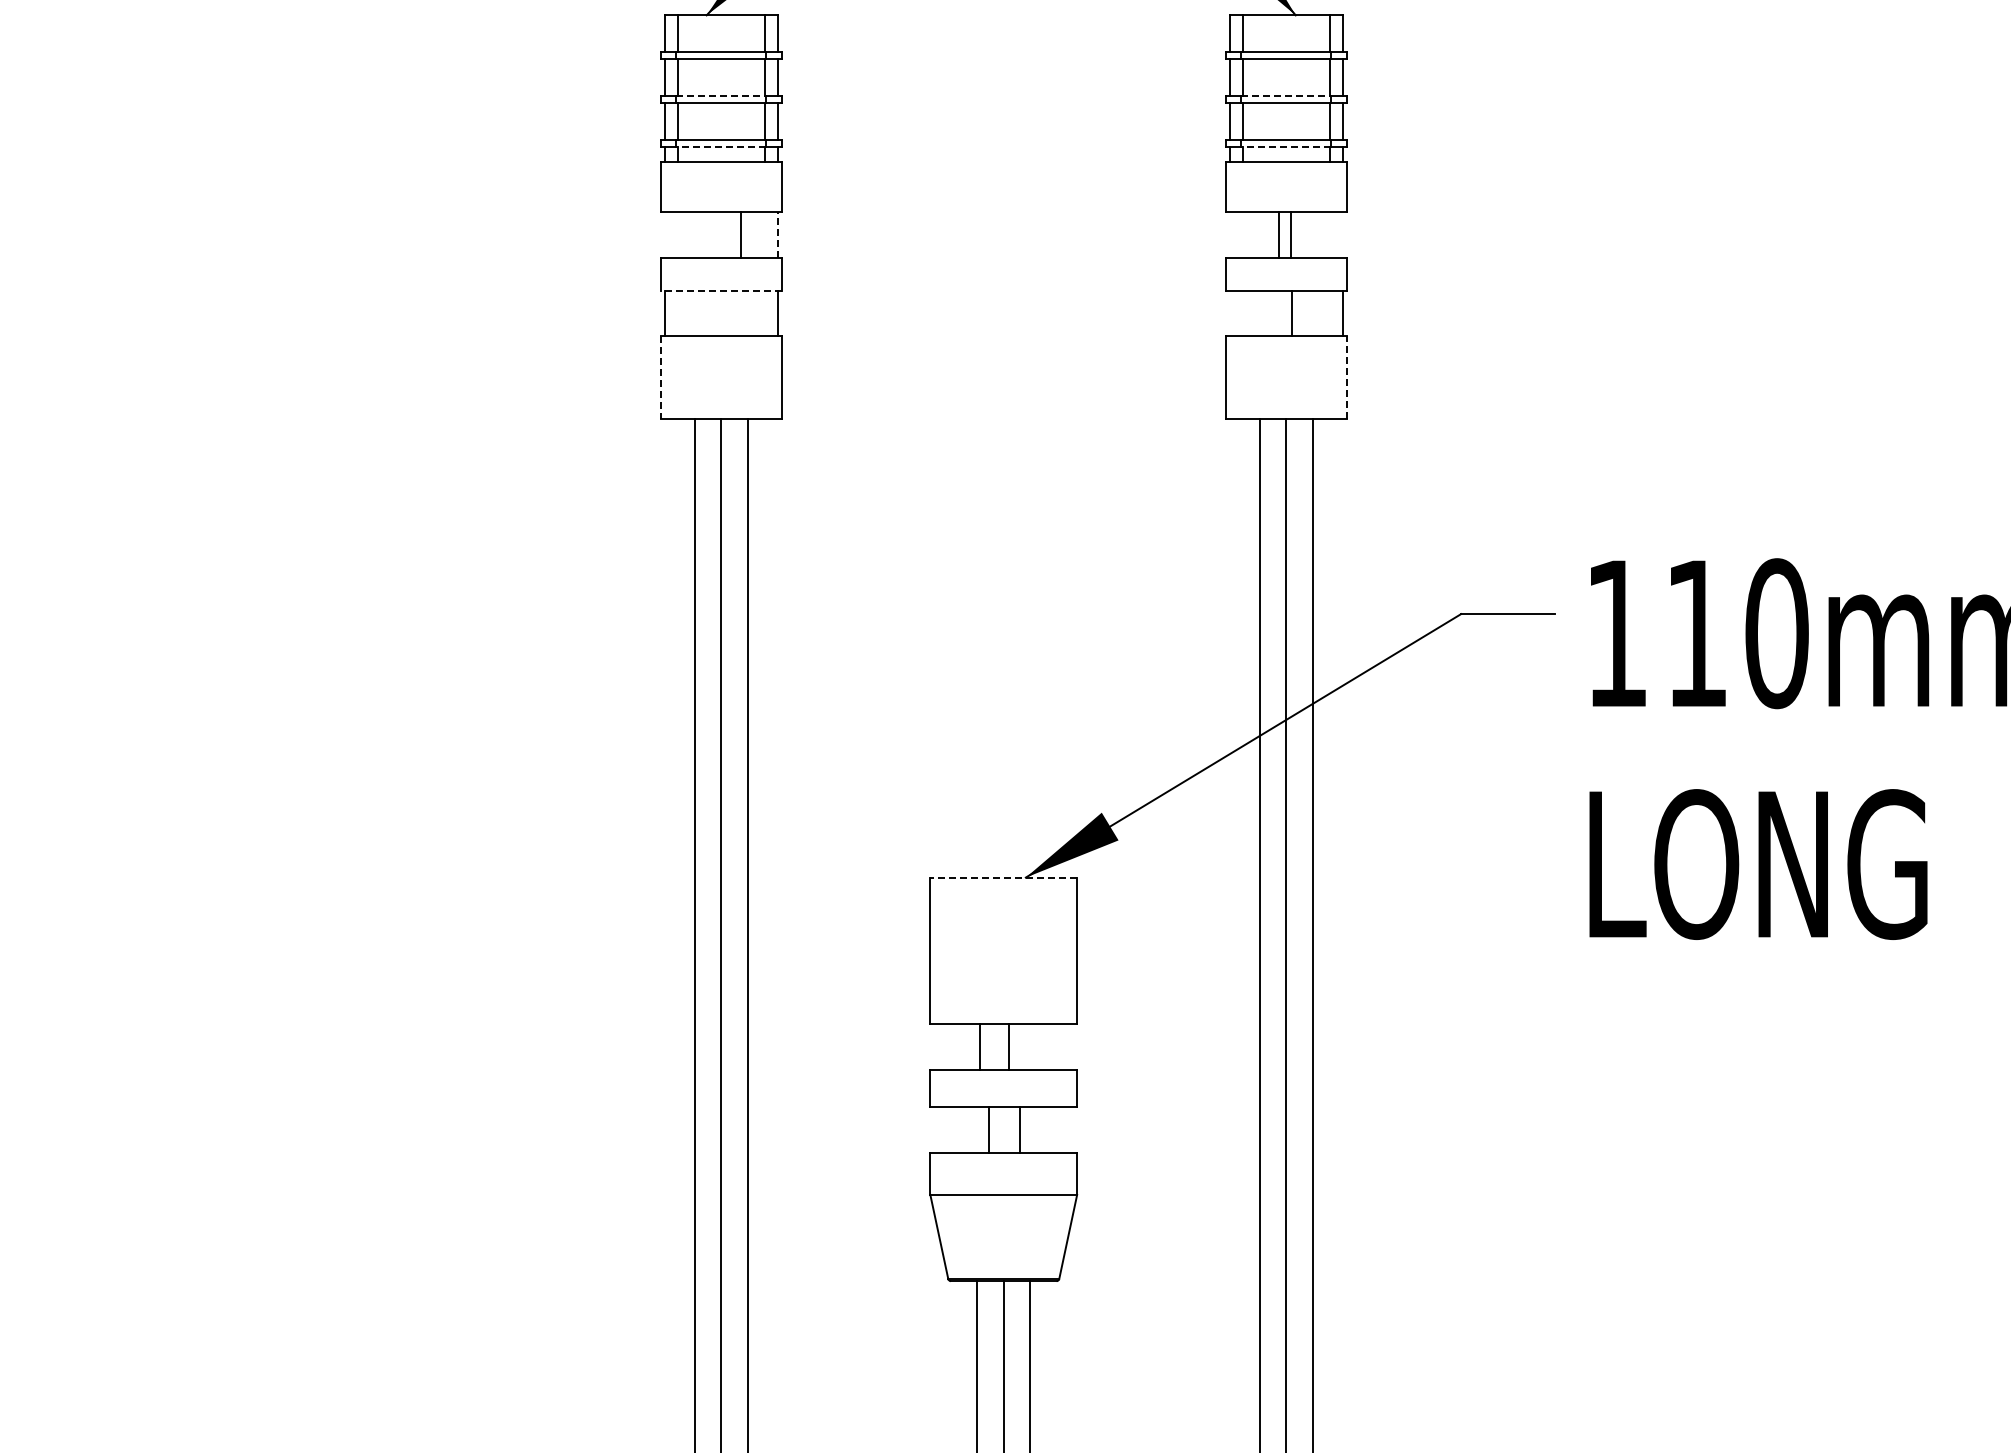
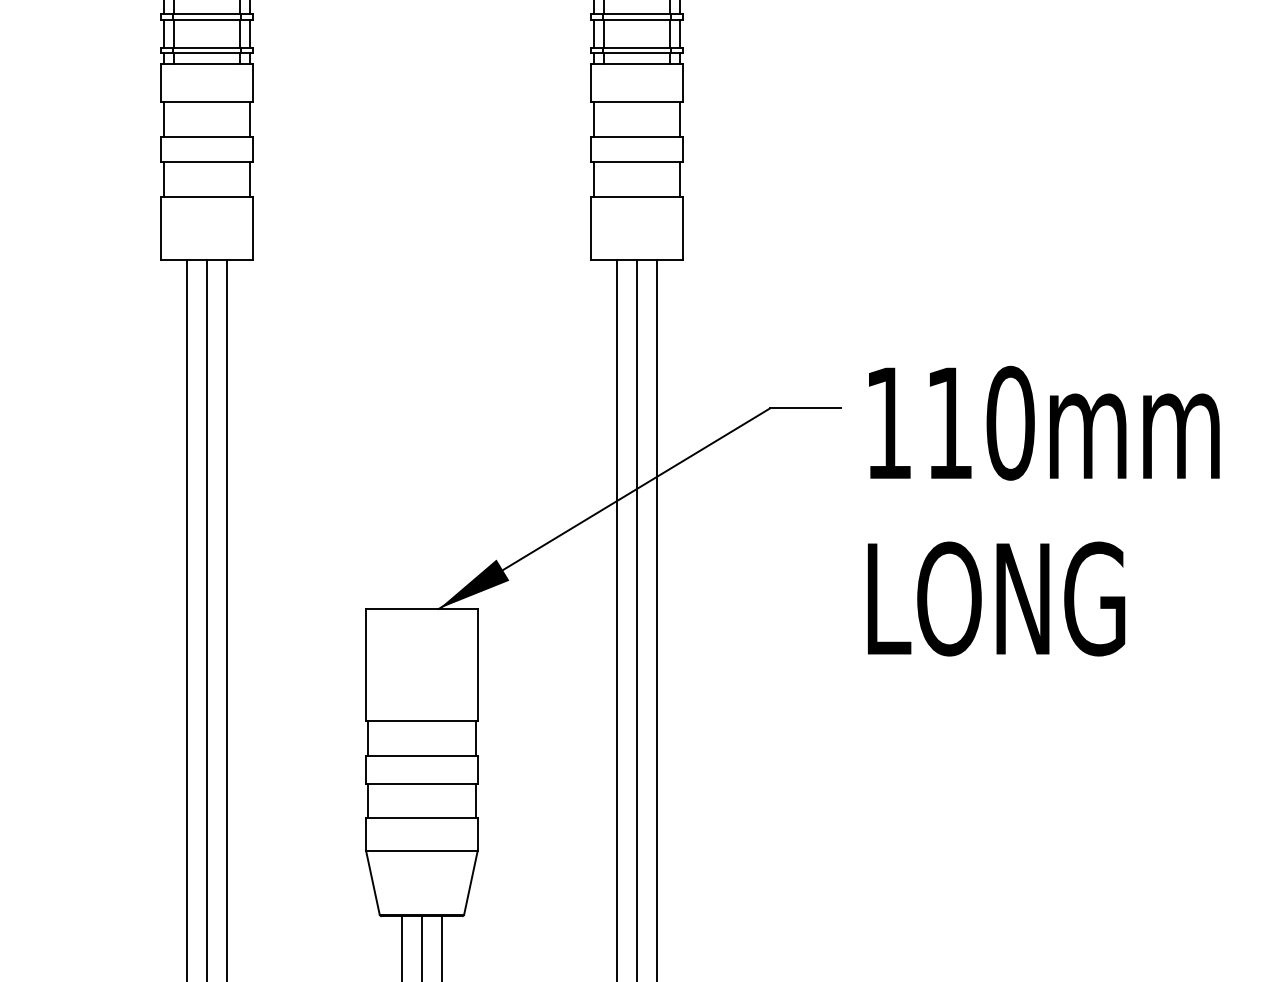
line: (721, 96) -> (207, 14), dashed -> solid
line: (1286, 96) -> (637, 14), dashed -> solid
line: (720, 147) -> (206, 53), dashed -> solid
line: (1285, 147) -> (636, 53), dashed -> solid
line: (740, 234) -> (163, 119), moved
line: (777, 234) -> (249, 119), dashed -> solid
line: (1278, 234) -> (593, 119), moved
line: (1290, 234) -> (679, 119), moved
line: (721, 290) -> (207, 162), dashed -> solid
line: (1291, 313) -> (593, 179), moved
line: (1346, 377) -> (682, 228), dashed -> solid
line: (660, 378) -> (160, 229), dashed -> solid
line: (1003, 877) -> (421, 608), dashed -> solid
line: (980, 1047) -> (368, 738), moved
line: (1009, 1047) -> (475, 738), moved
line: (989, 1129) -> (368, 800), moved
line: (1020, 1129) -> (475, 800), moved

